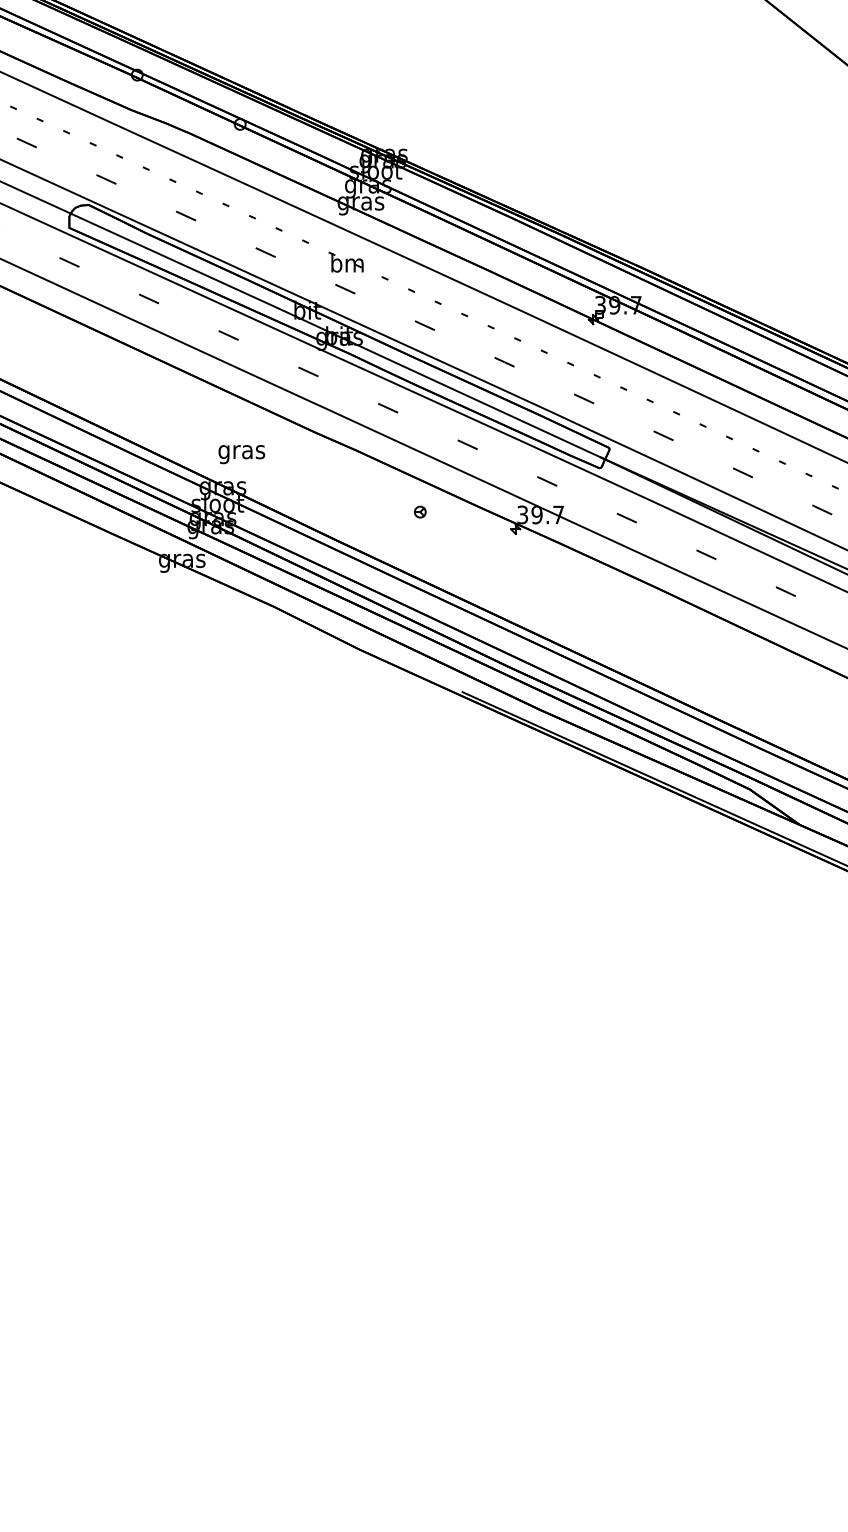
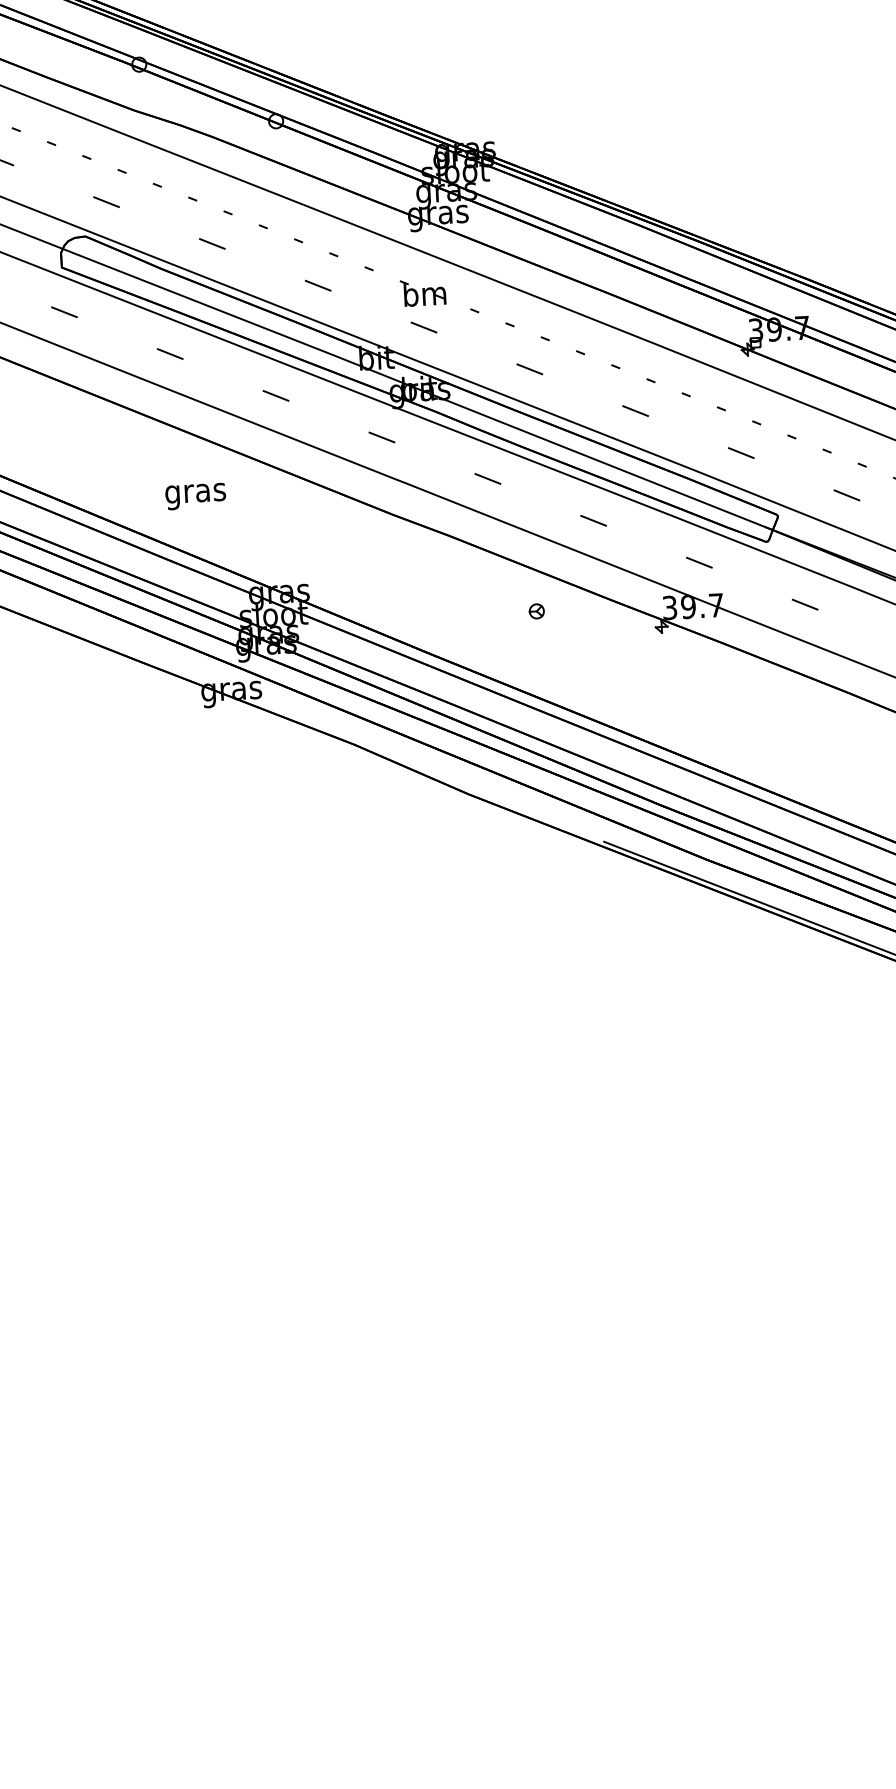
text: (241, 454) -> (195, 496), moved

